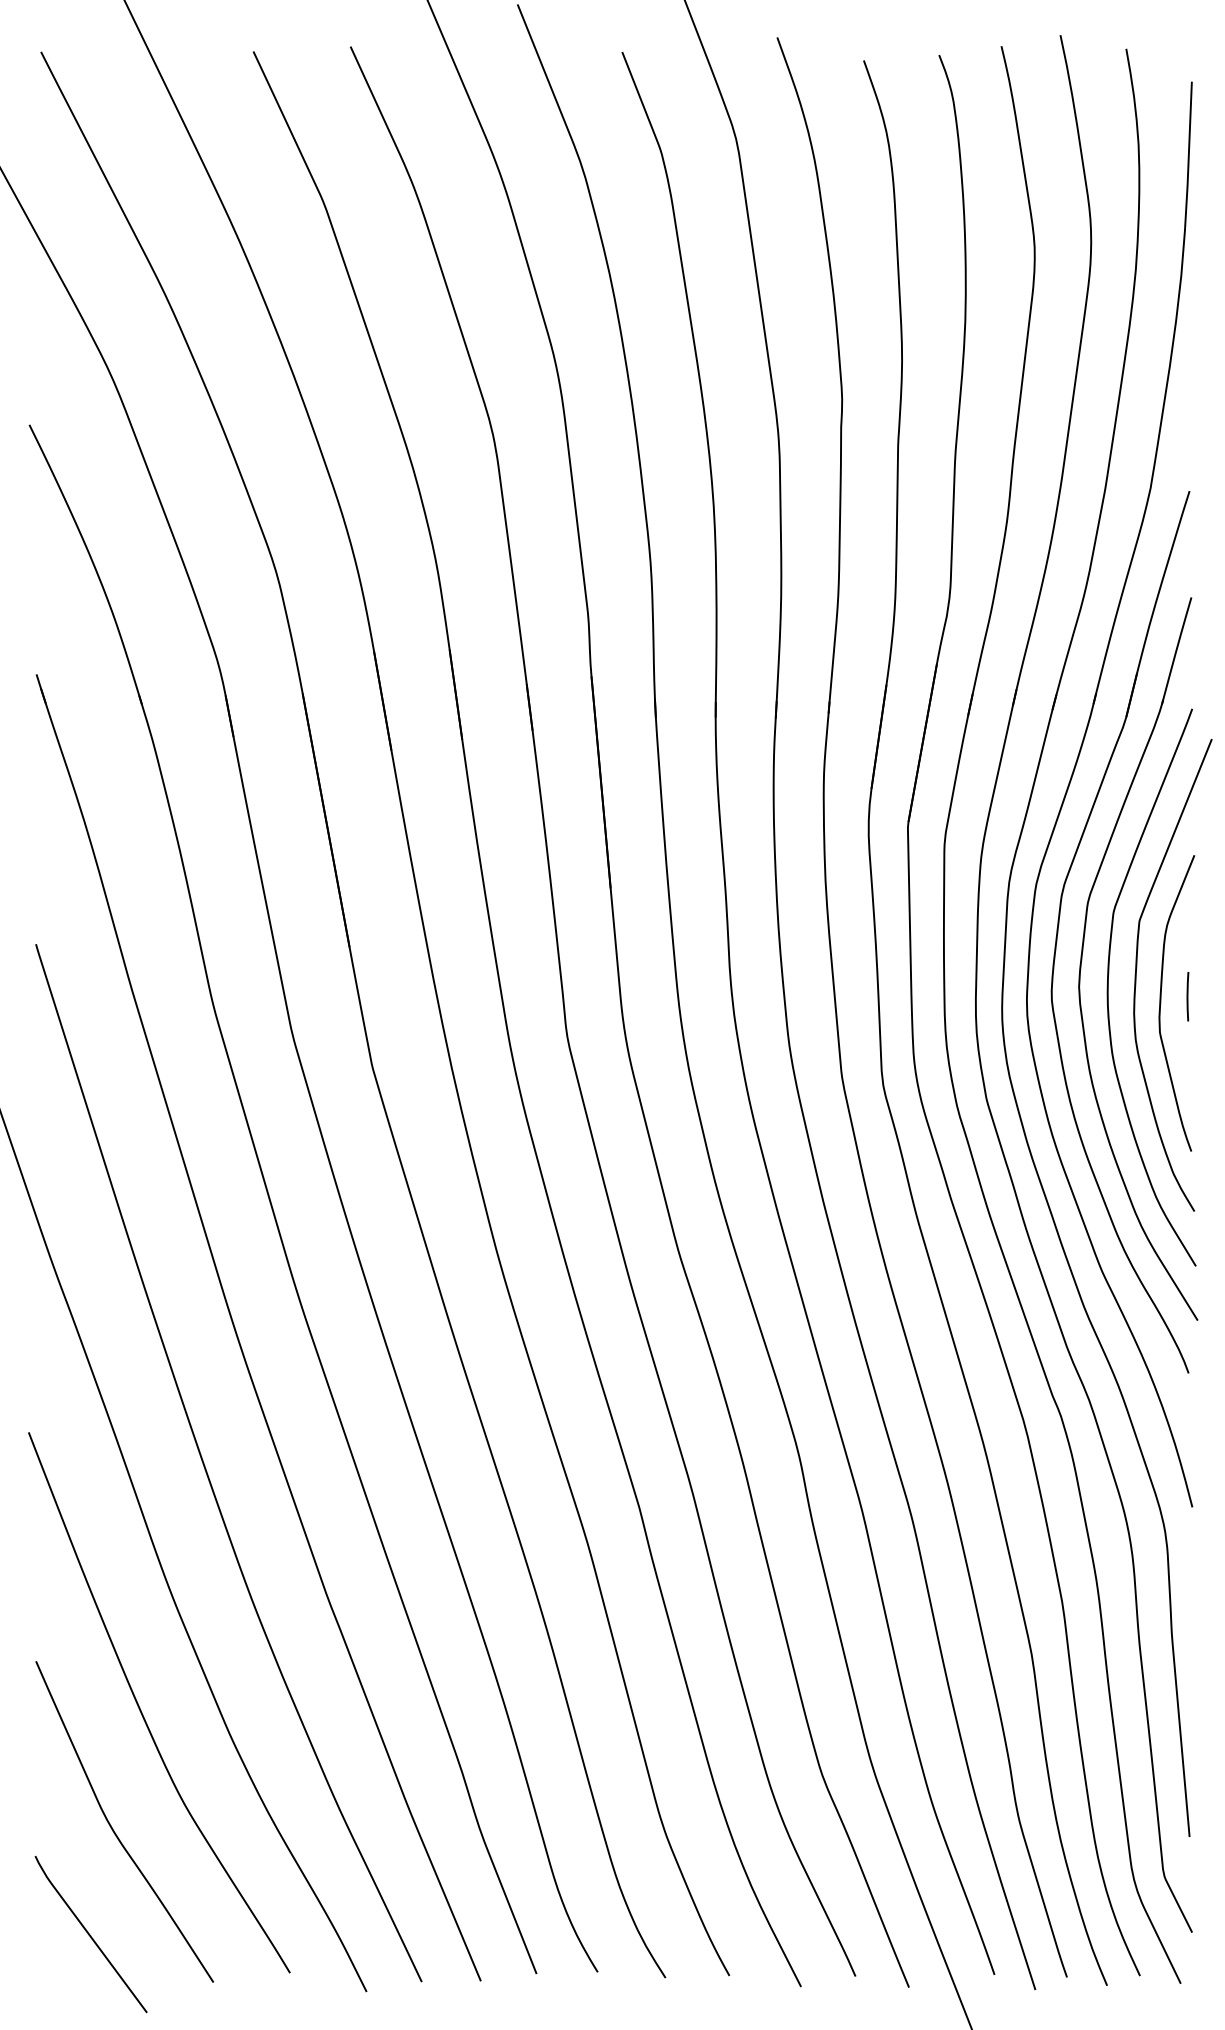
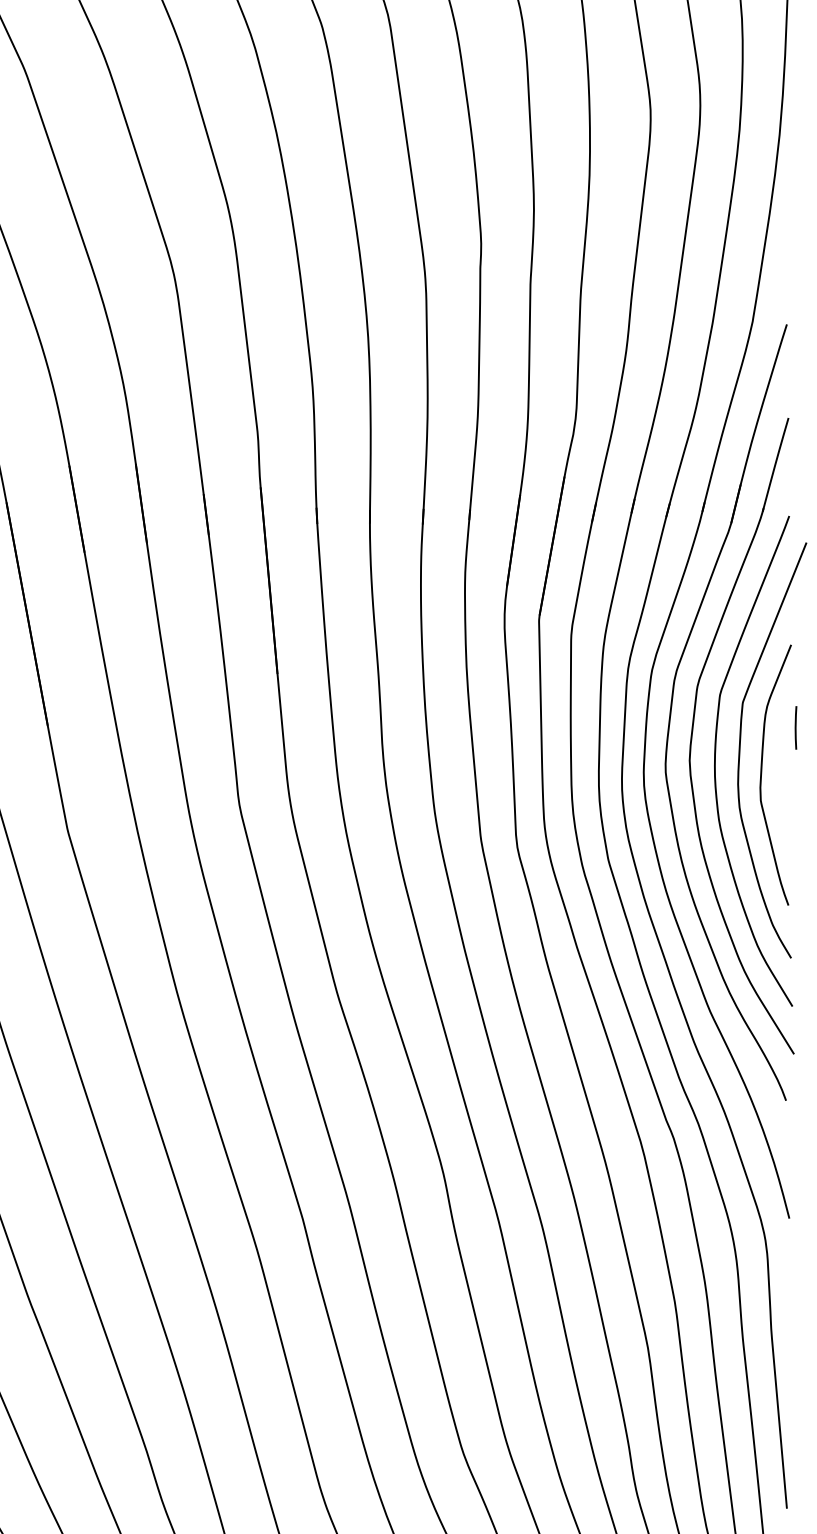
line: (1187, 996) -> (795, 727), moved

